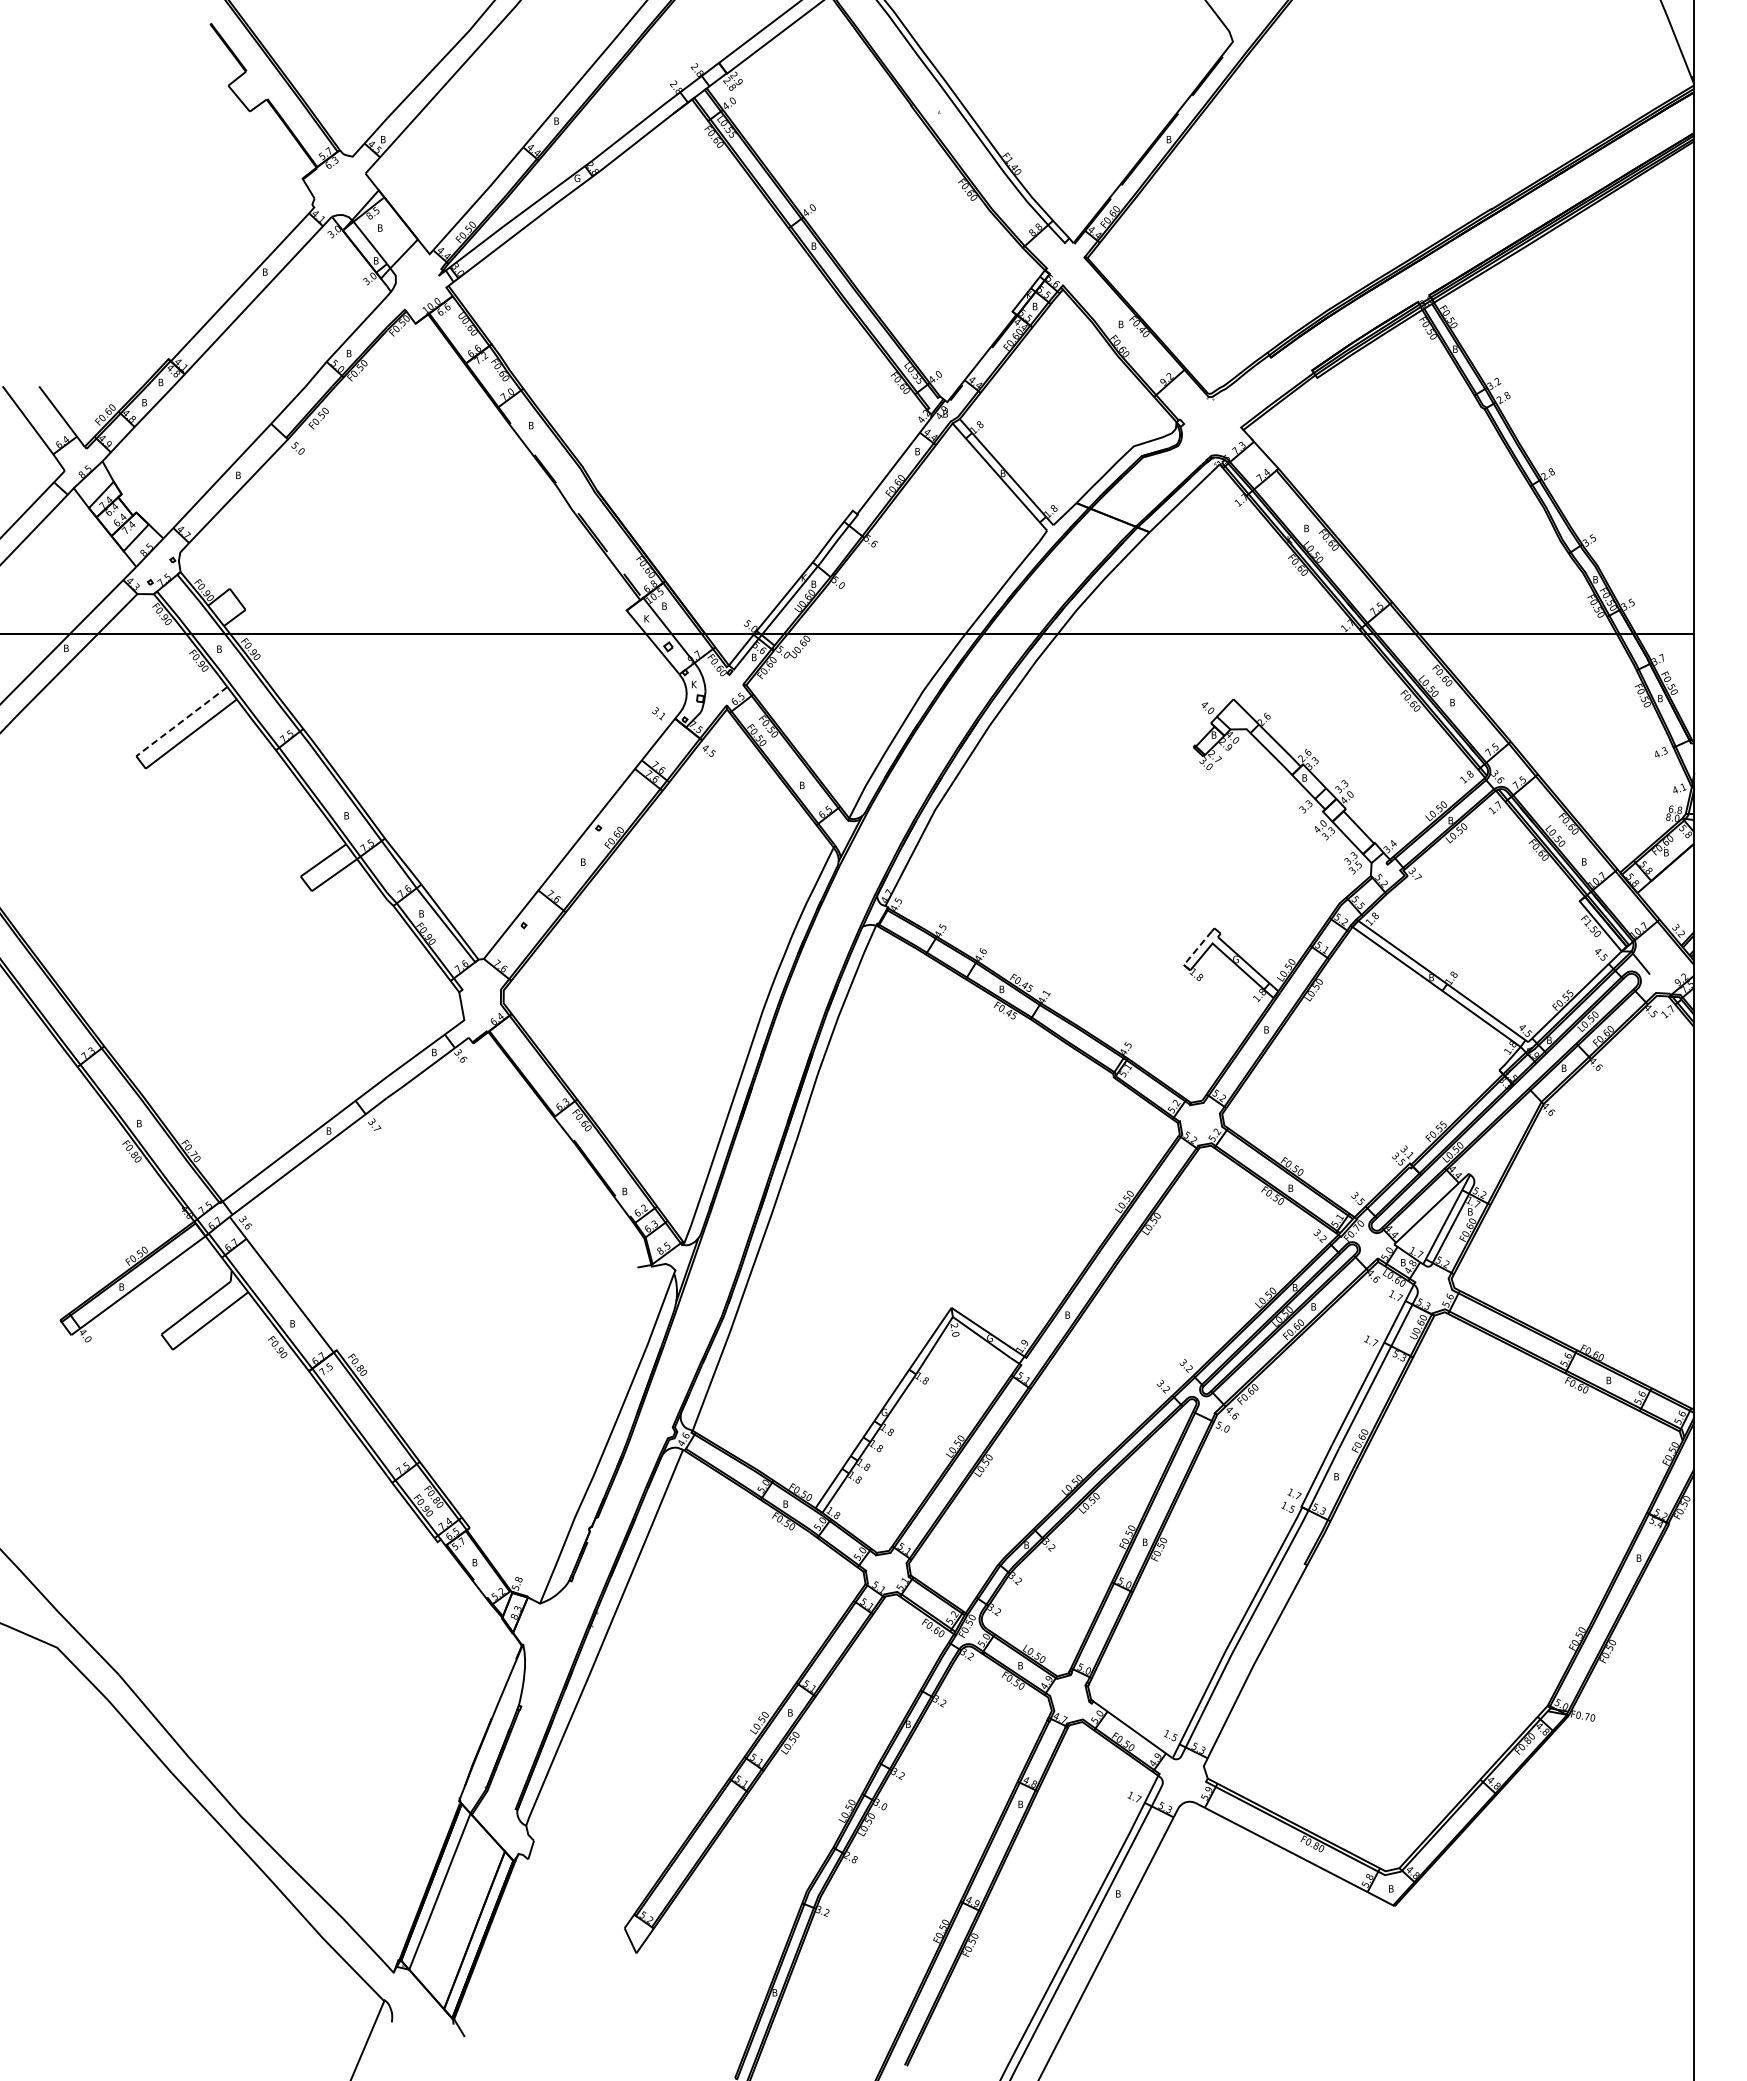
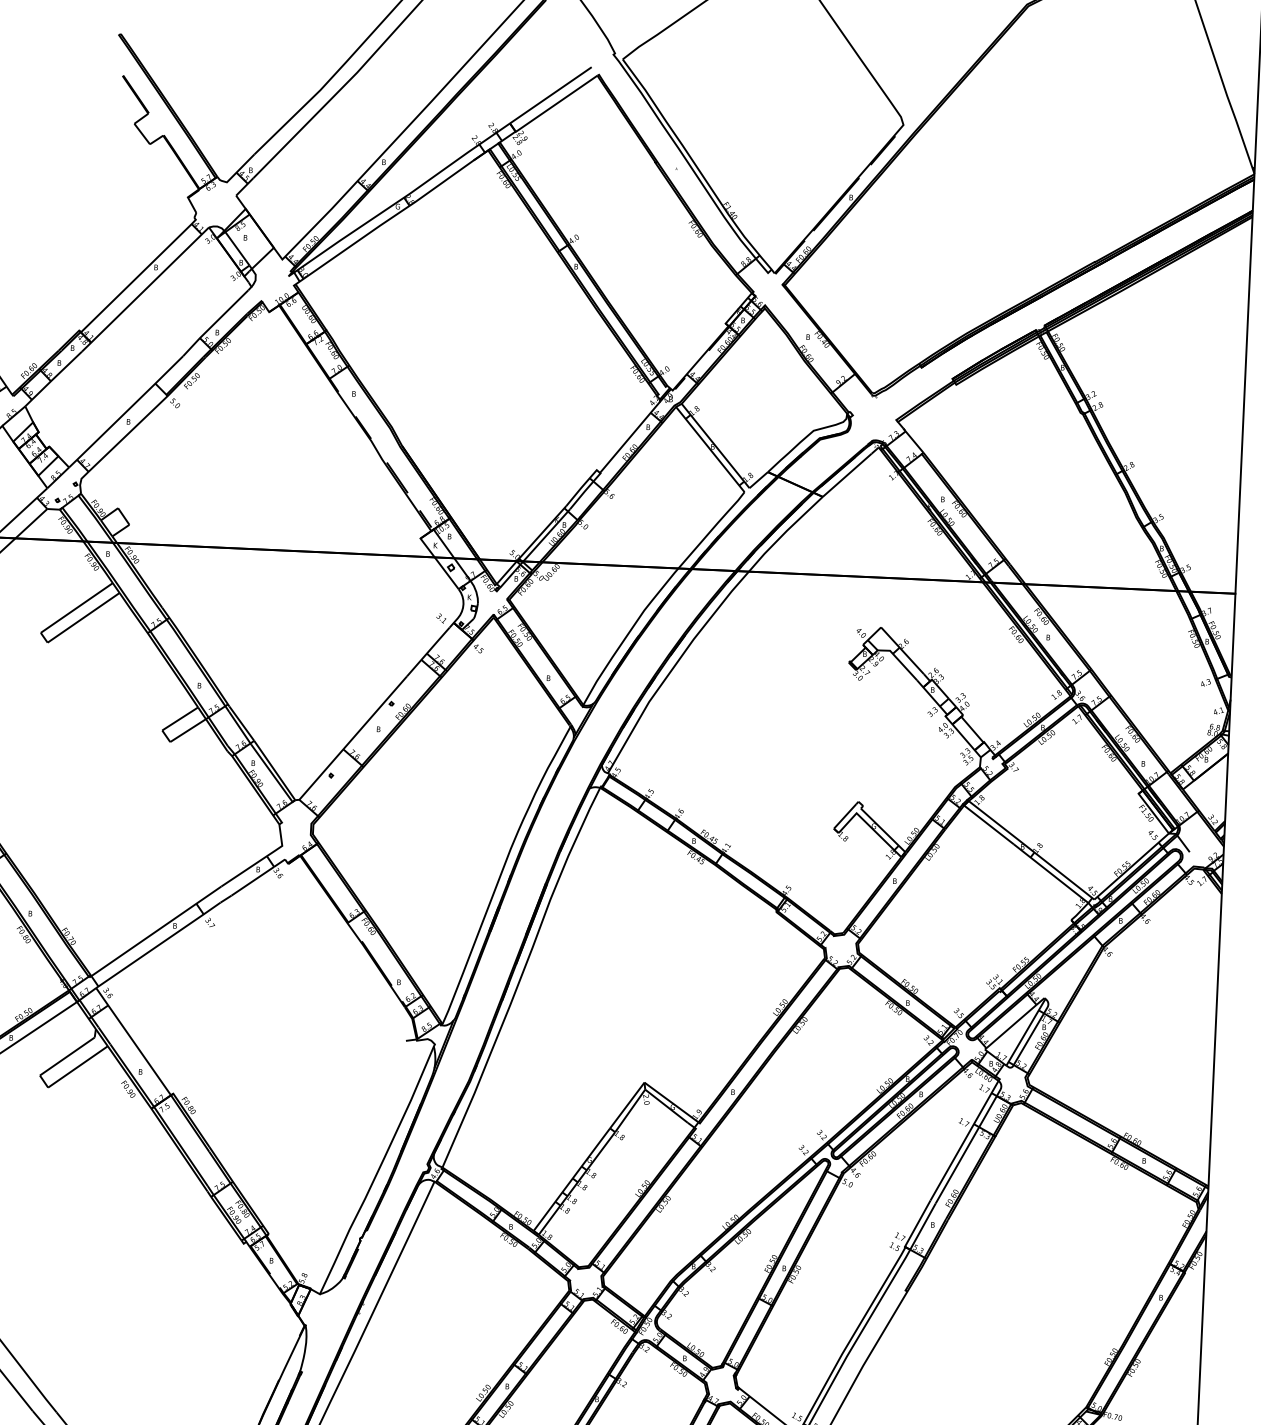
line: (181, 721) -> (76, 607), dashed -> solid
line: (1197, 948) -> (844, 816), dashed -> solid

